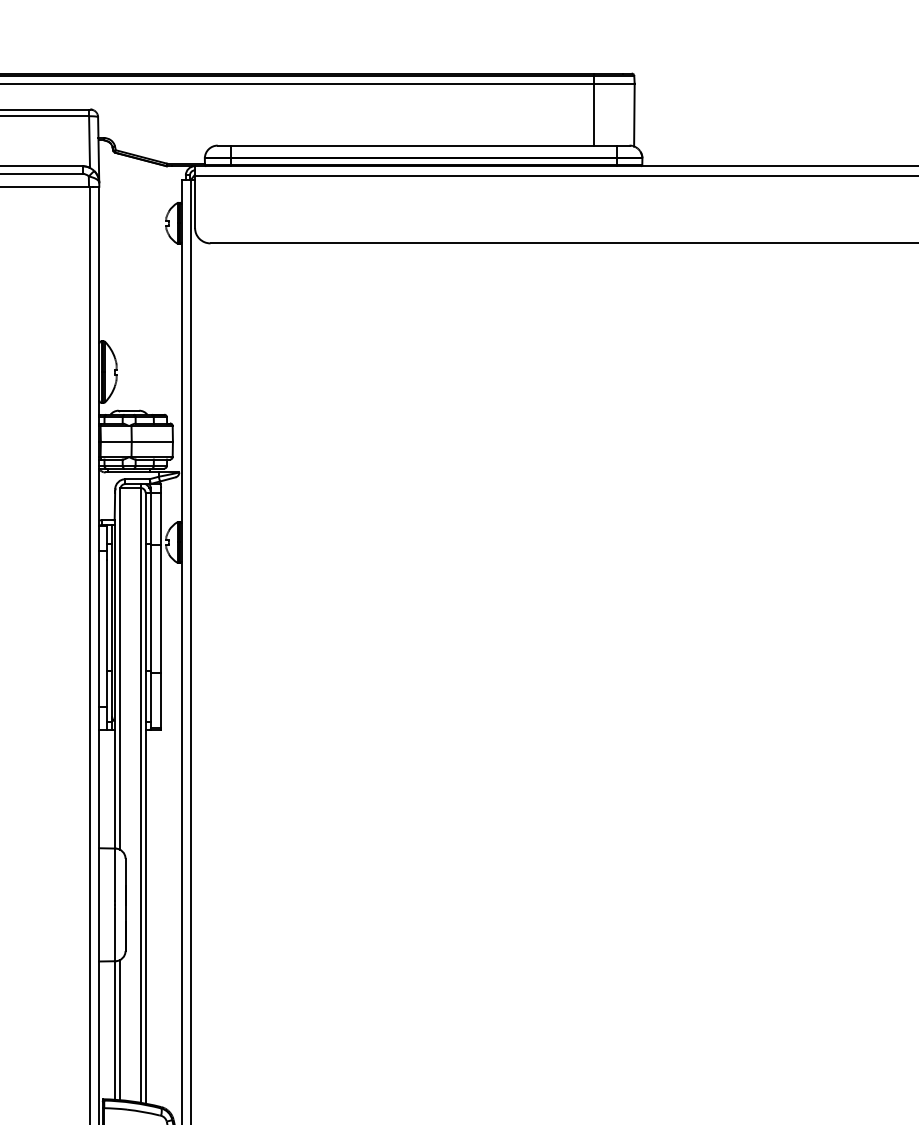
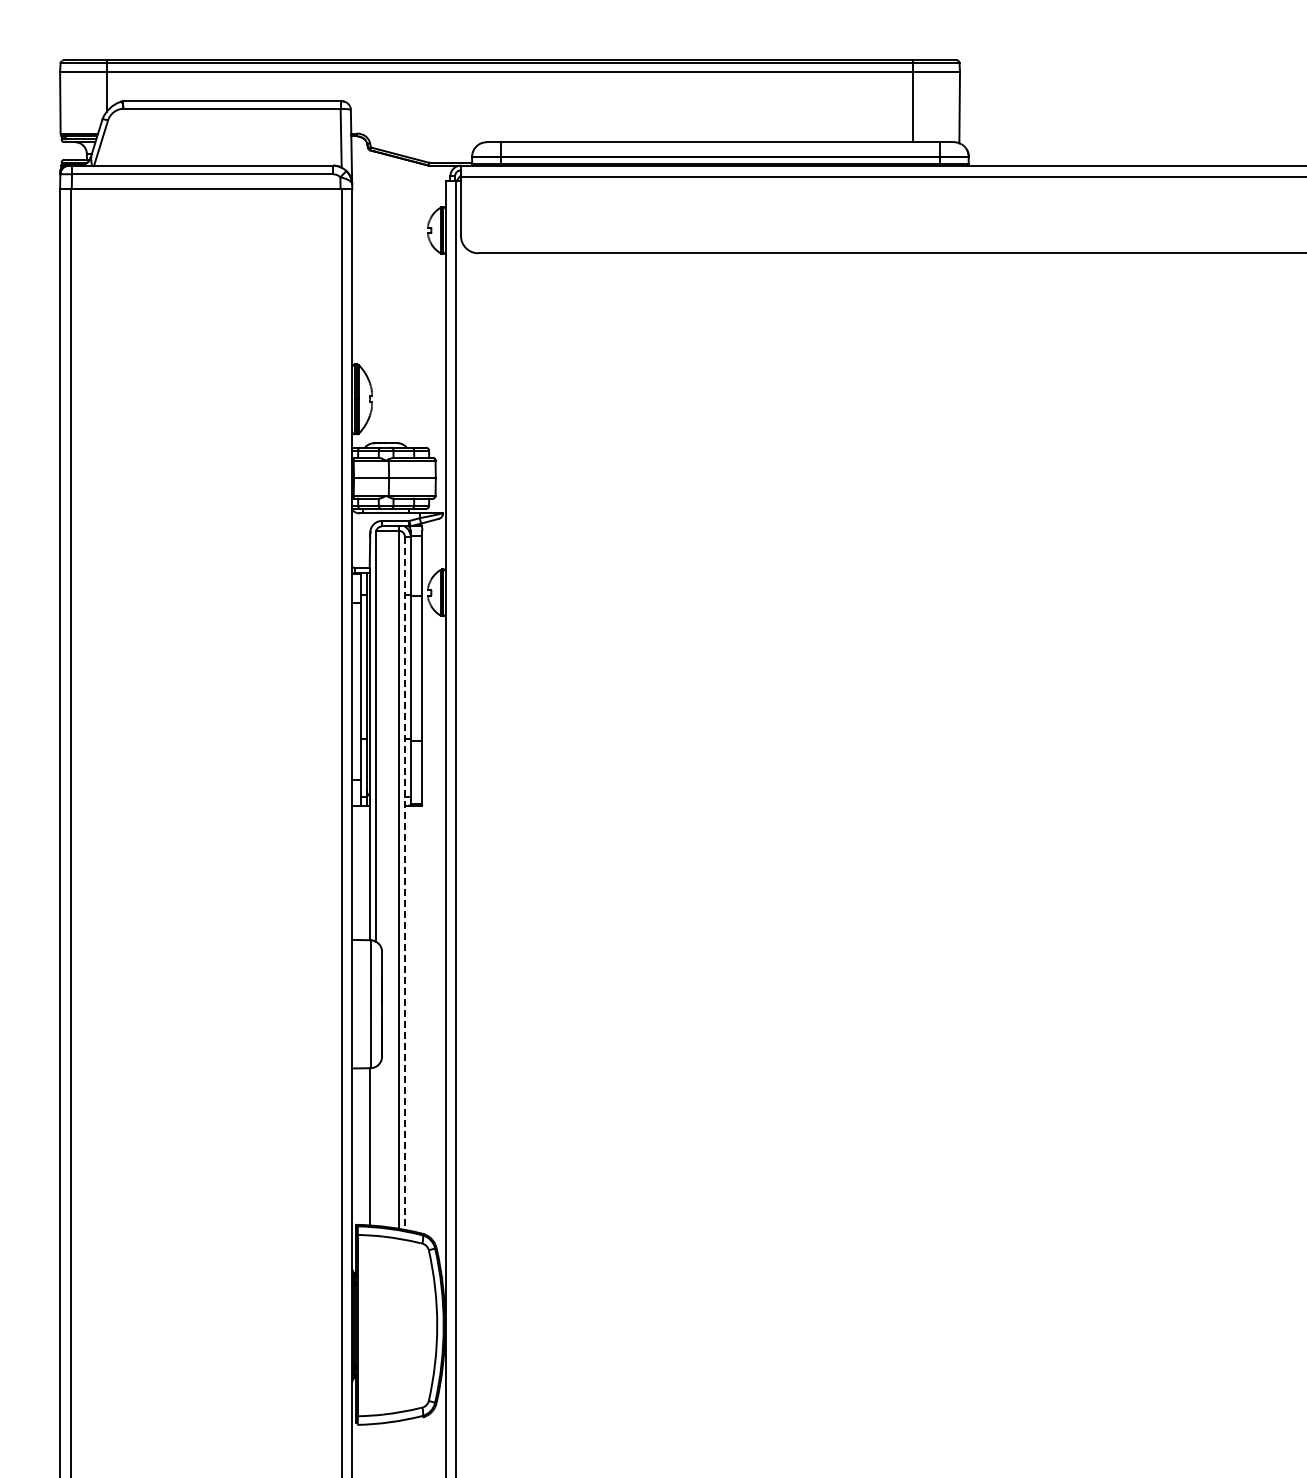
line: (145, 798) -> (404, 883), solid -> dashed
line: (119, 1029) -> (375, 1145), removed

